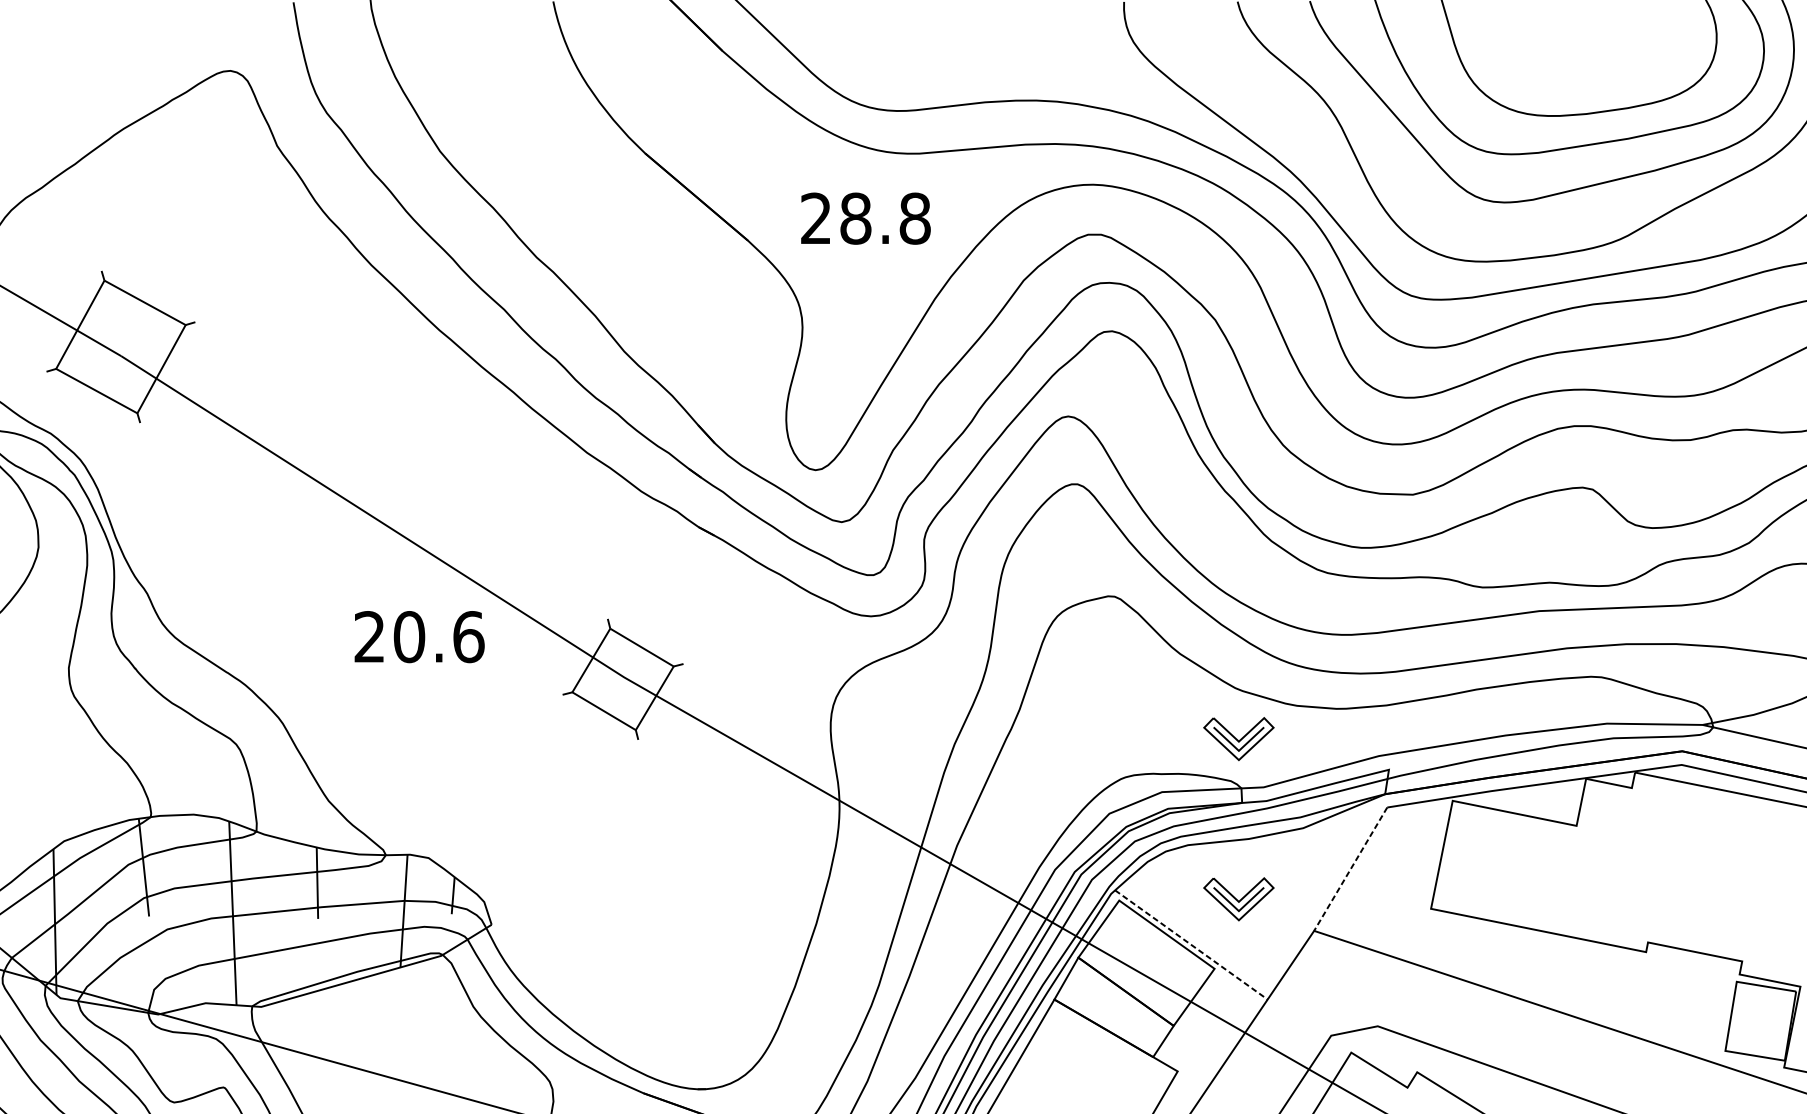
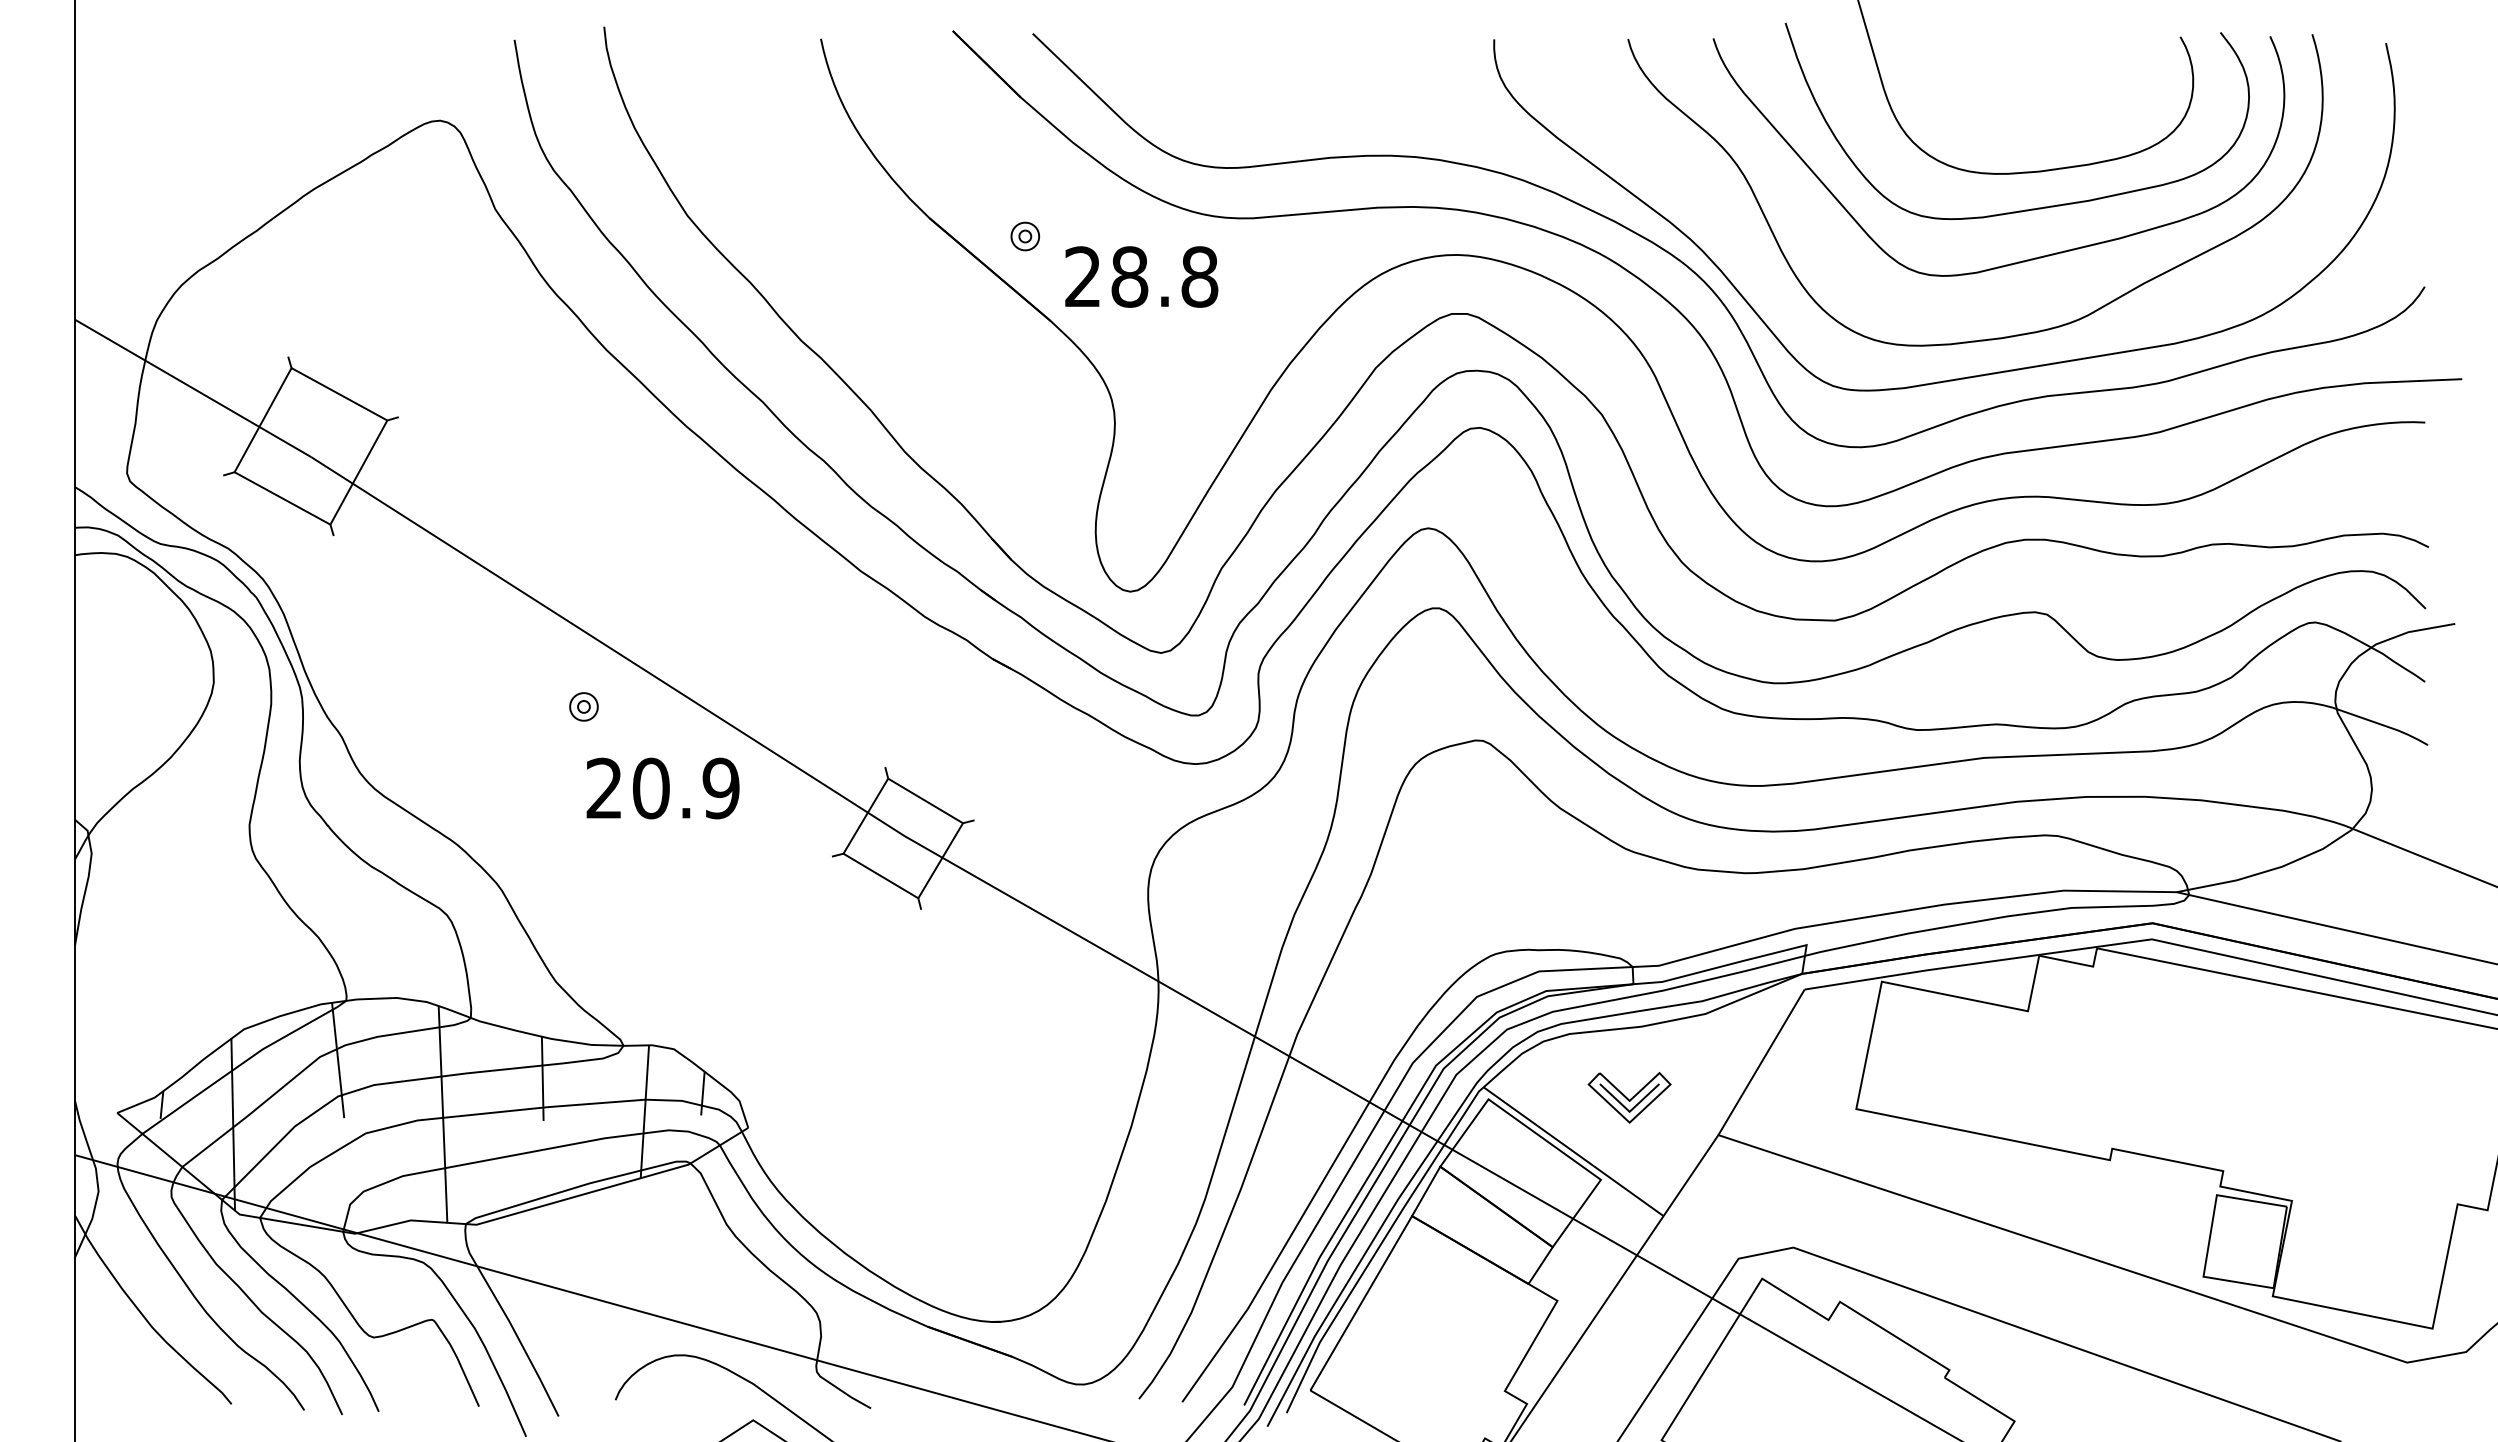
part: (725, 169) -> (1024, 236), added
text: (865, 218) -> (1141, 276), moved
part: (351, 567) -> (583, 706), added
text: (468, 637) -> (721, 788), 20.6 -> 20.9
part: (1238, 738) -> (1629, 908), removed
line: (1350, 869) -> (1761, 1062), dashed -> solid
line: (1191, 944) -> (1573, 1151), dashed -> solid

